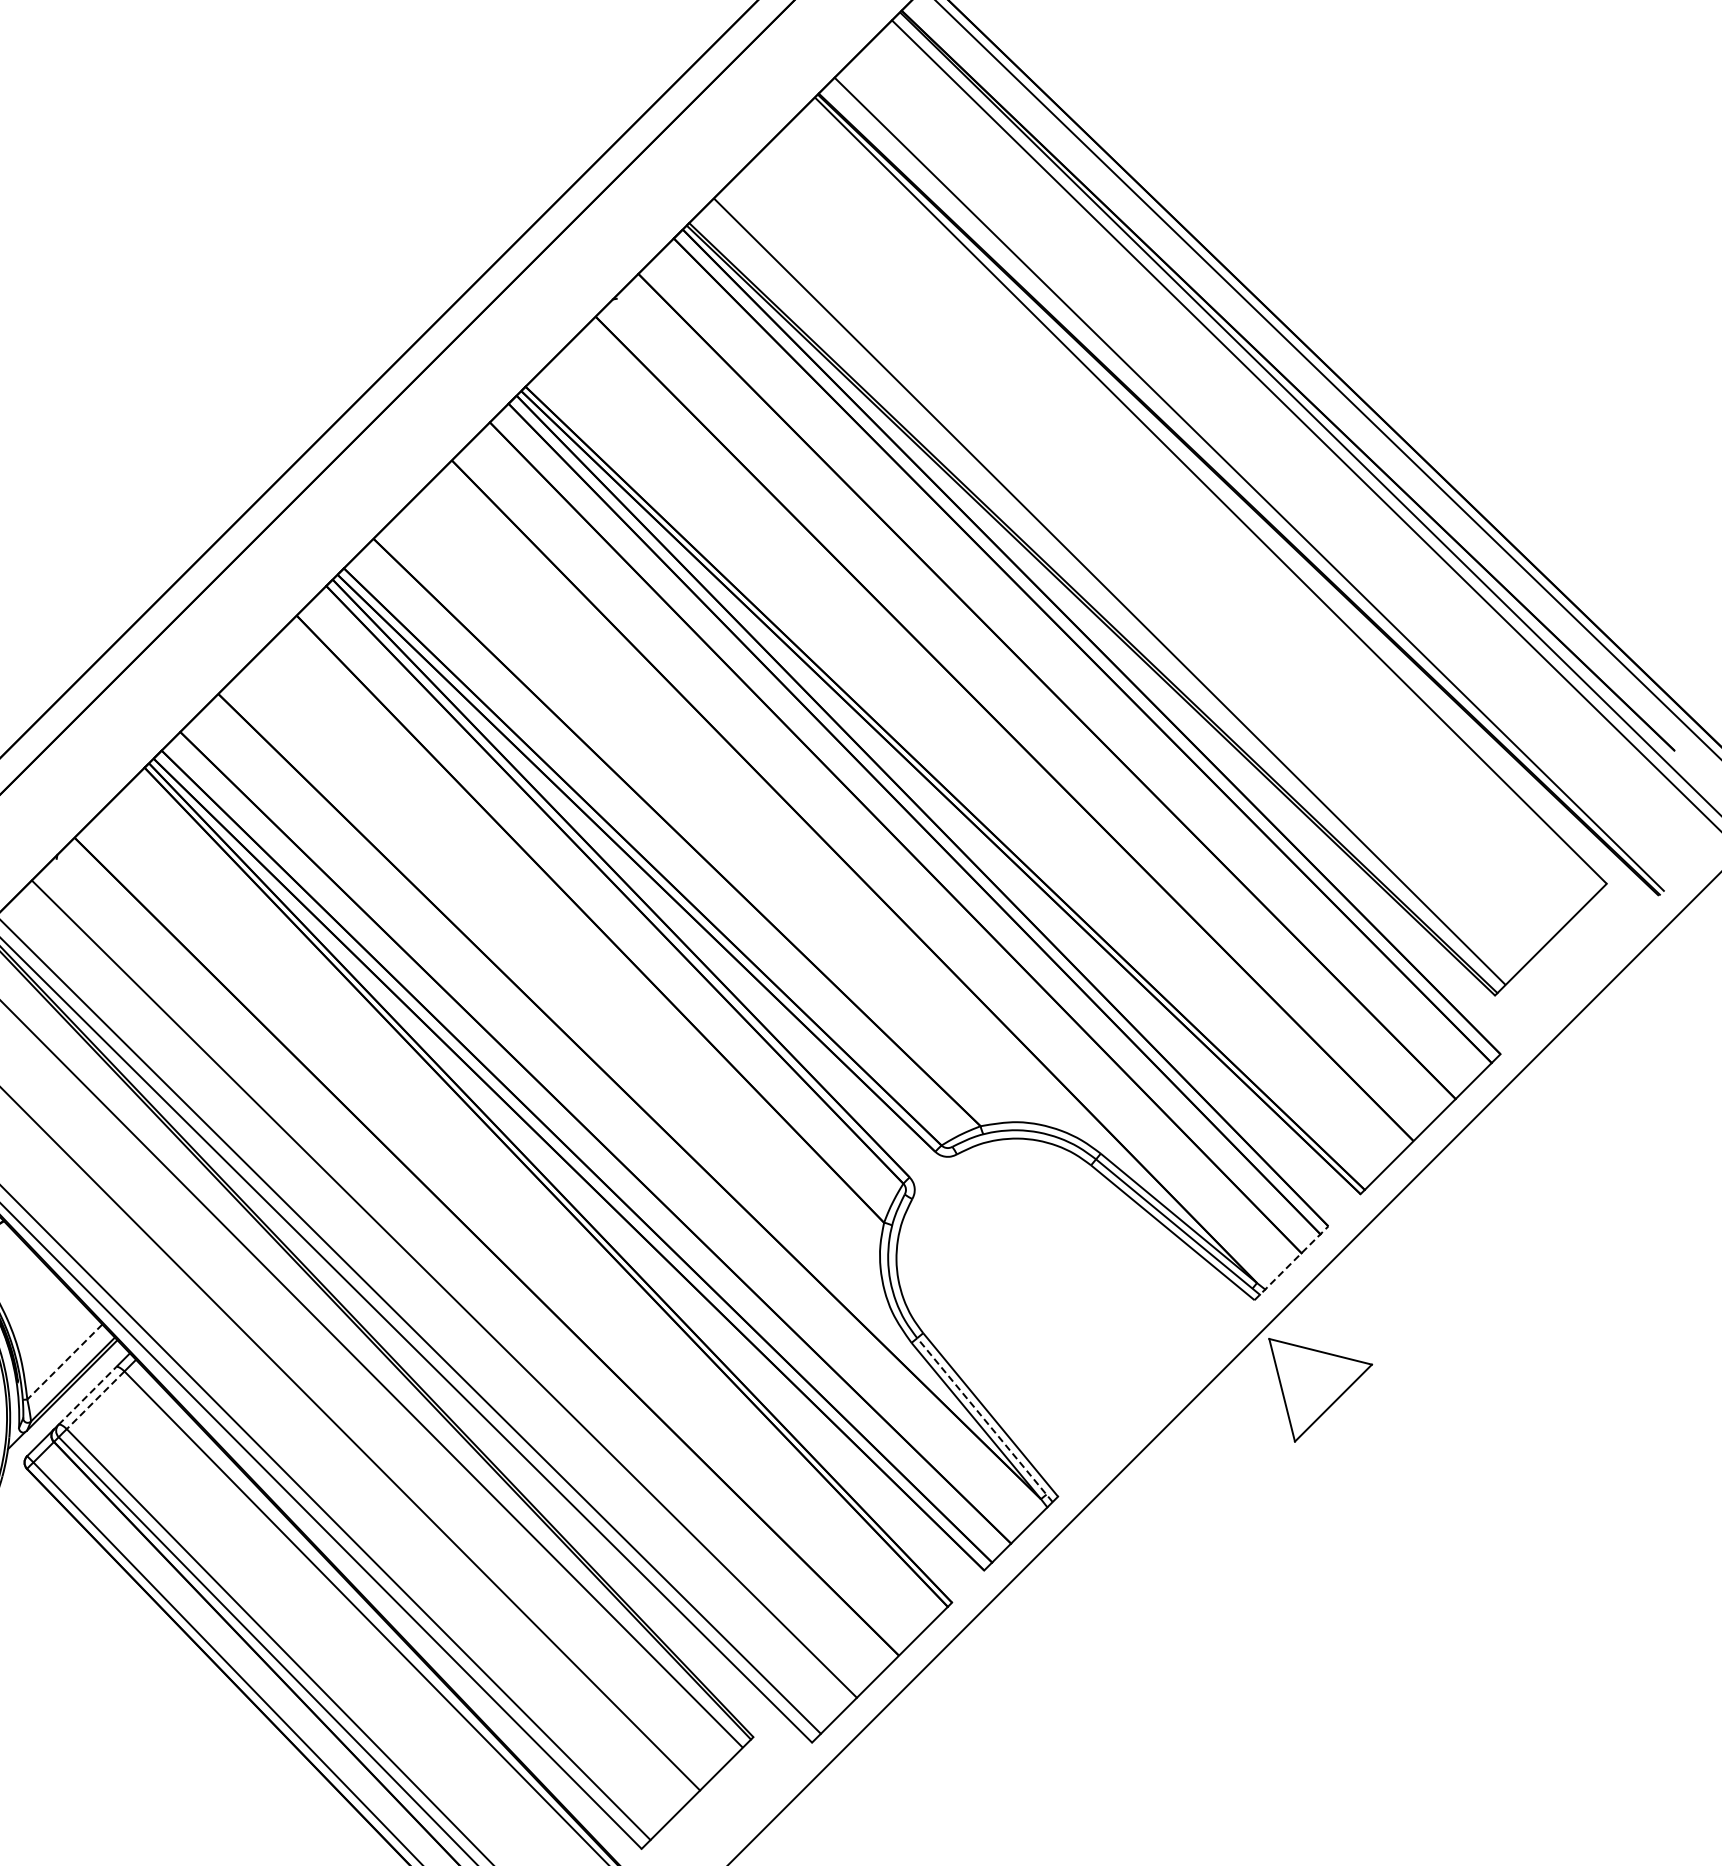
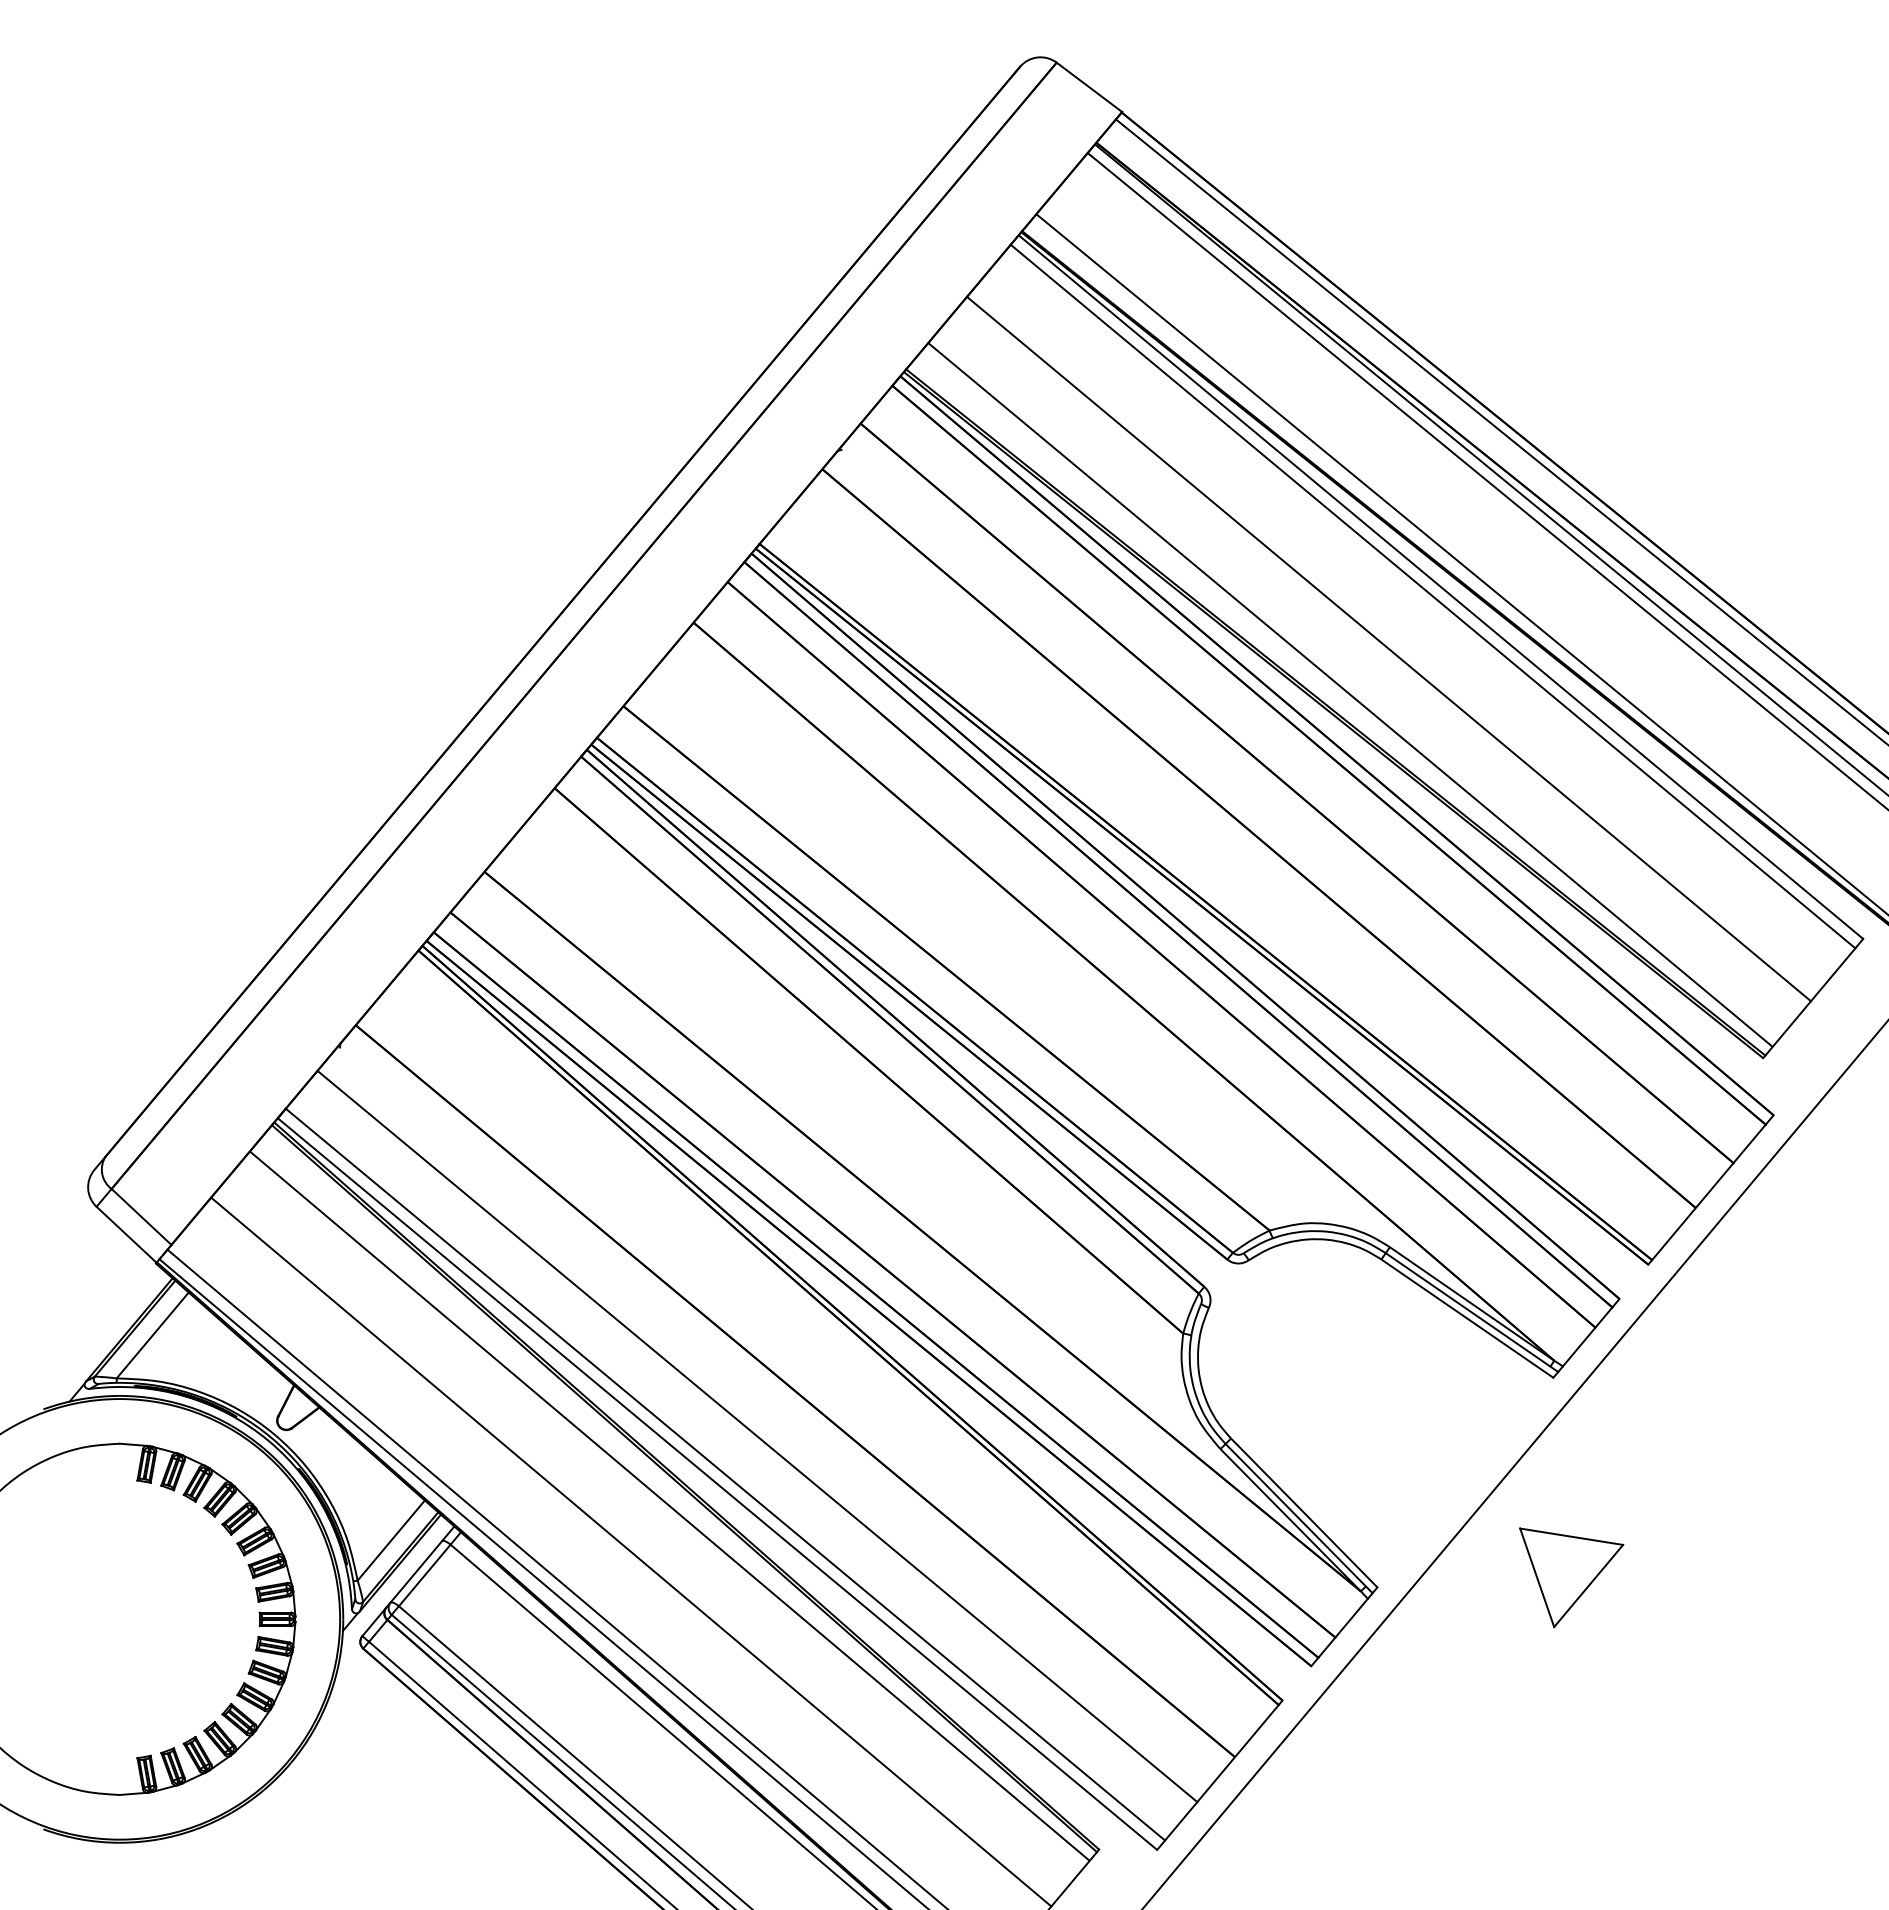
line: (1201, 499) -> (1432, 596), added
line: (1152, 548) -> (1388, 648), added
line: (1291, 1262) -> (1586, 1337), dashed -> solid
line: (64, 1361) -> (390, 1540), dashed -> solid
part: (1316, 1393) -> (1571, 1577), moved
line: (87, 1395) -> (416, 1571), dashed -> solid
line: (95, 1400) -> (424, 1575), dashed -> solid
line: (985, 1420) -> (1299, 1518), dashed -> solid

